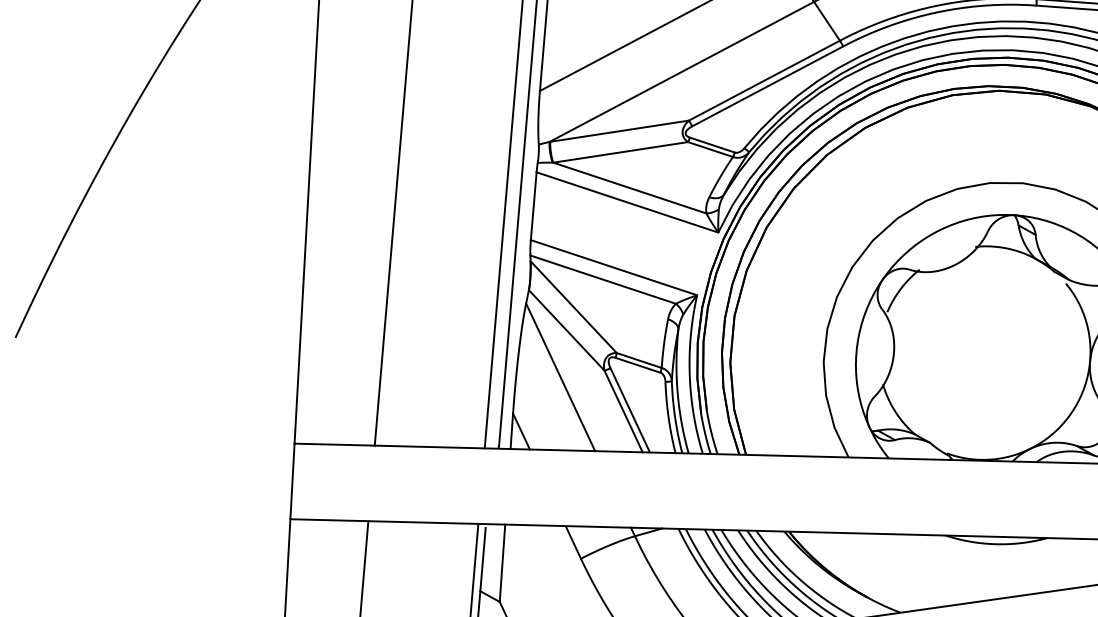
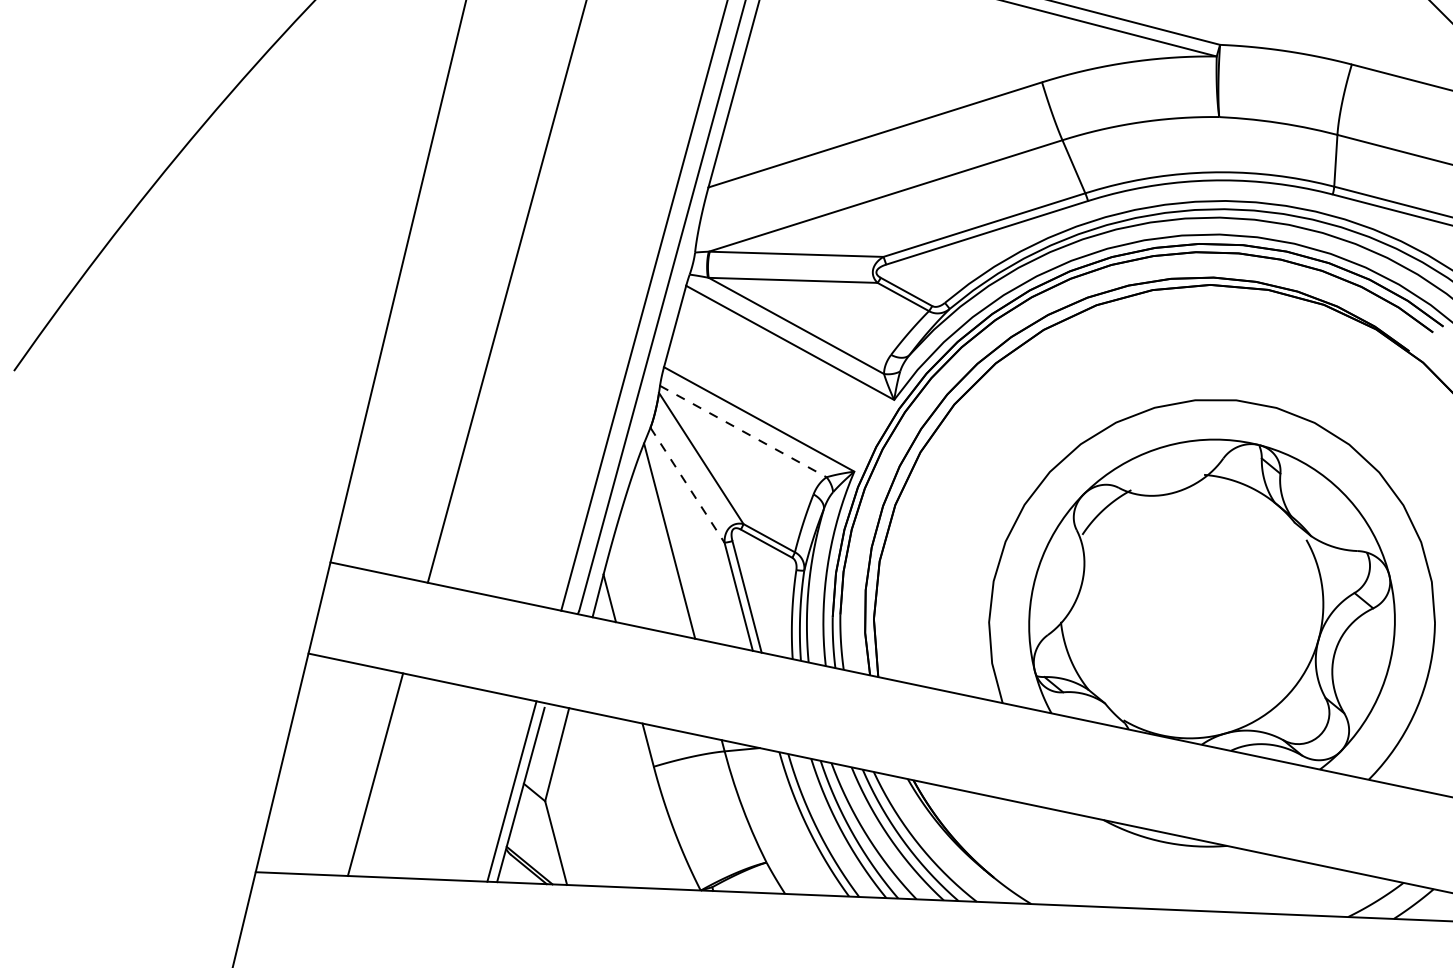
line: (603, 279) -> (743, 431), solid -> dashed
line: (566, 330) -> (687, 485), solid -> dashed

